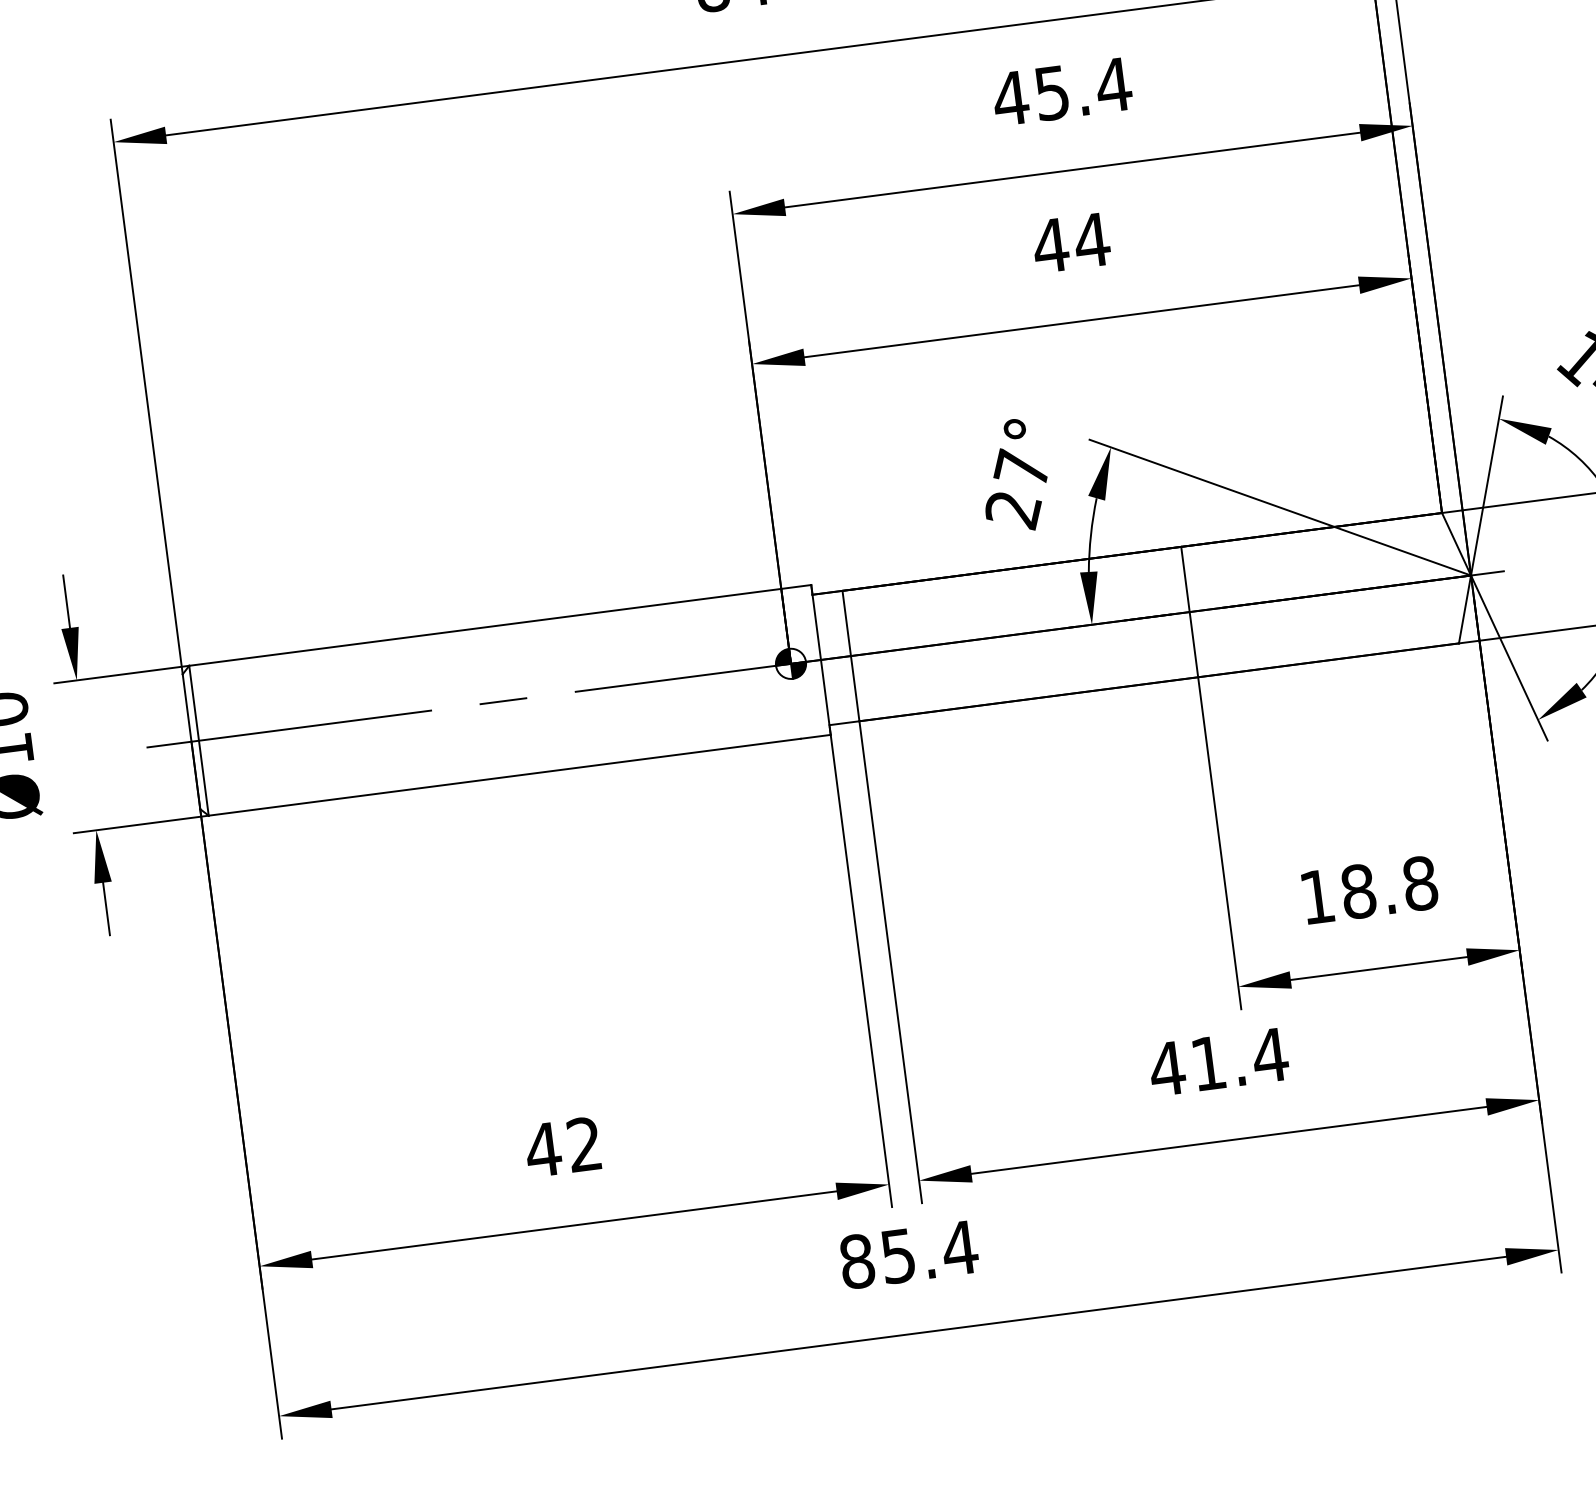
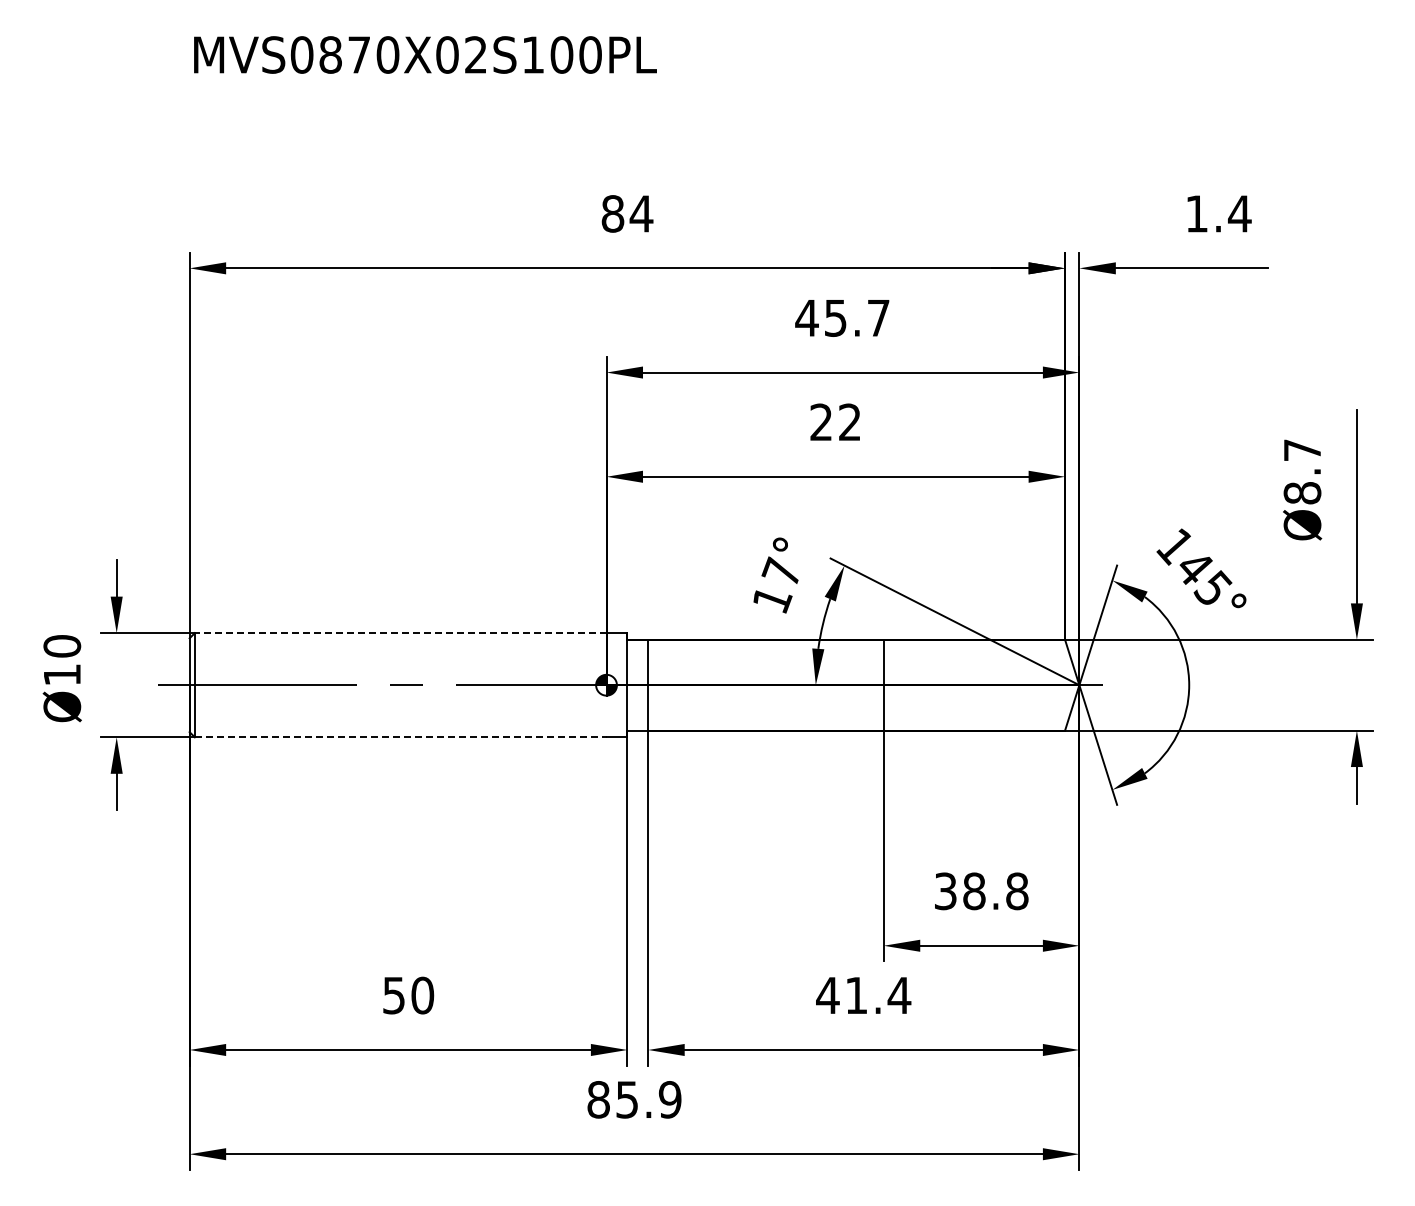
text: (1113, 85) -> (878, 318), 45.4 -> 45.7
text: (1071, 241) -> (835, 421), 44 -> 22
text: (1013, 511) -> (772, 600), 27° -> 17°
line: (485, 627) -> (400, 633), solid -> dashed
line: (504, 777) -> (400, 737), solid -> dashed
text: (1317, 897) -> (945, 891), 18.8 -> 38.8
text: (564, 1147) -> (408, 995), 42 -> 50
text: (960, 1247) -> (670, 1099), 85.4 -> 85.9

